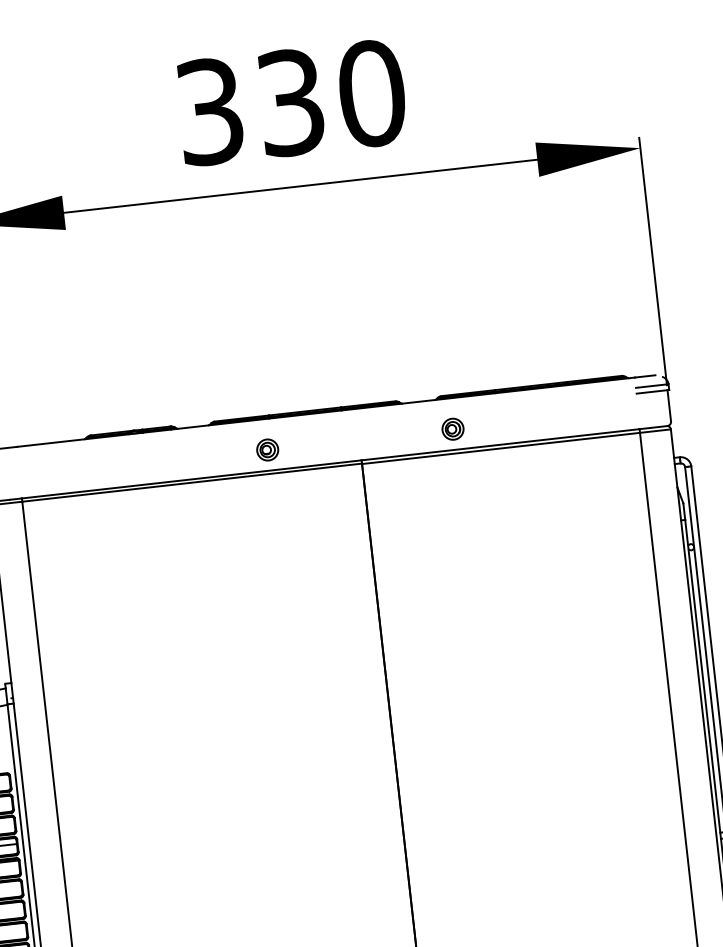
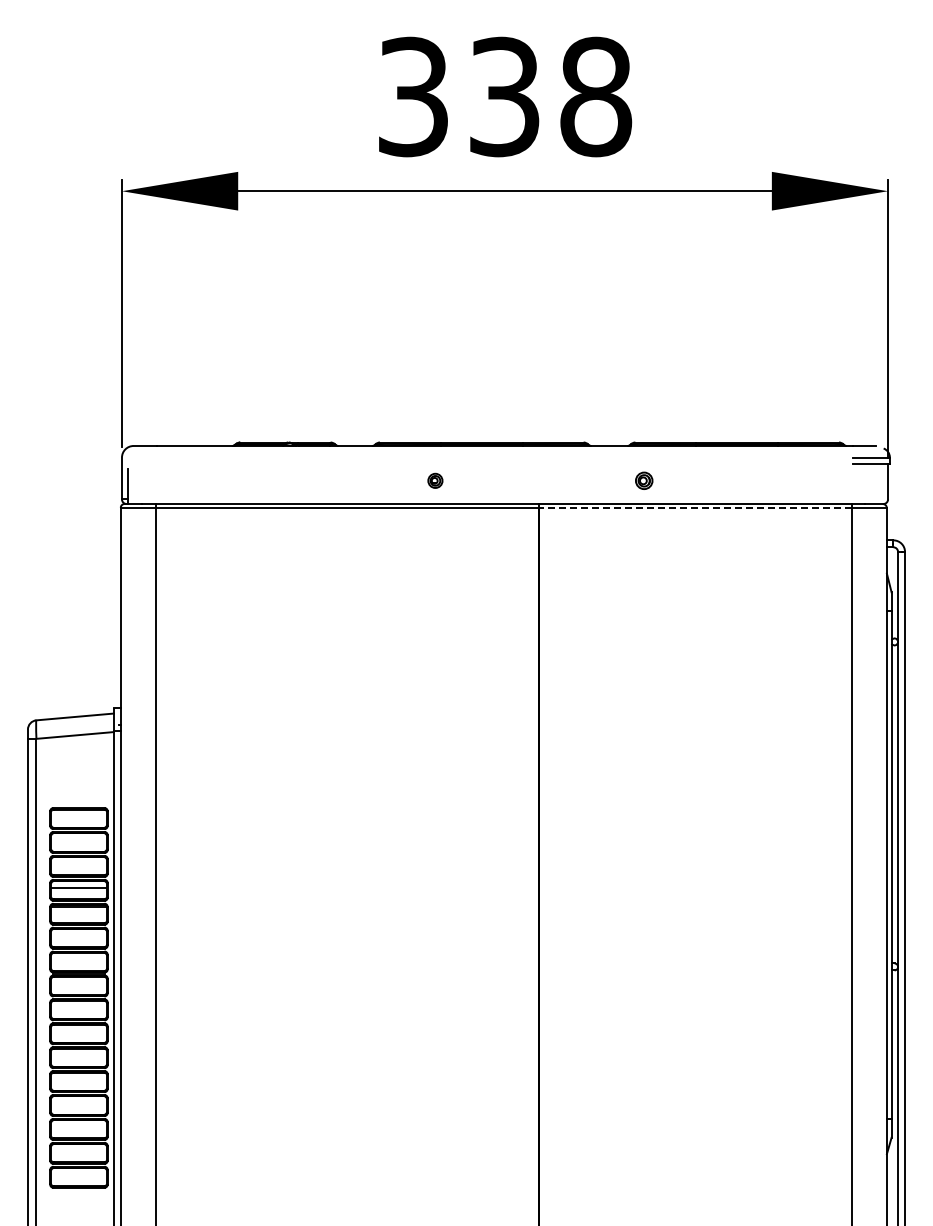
text: (372, 94) -> (596, 97), 330 -> 338
part: (452, 429) -> (643, 480), size x0.7
line: (501, 448) -> (695, 508), solid -> dashed
part: (267, 449) -> (435, 480), size x0.6

